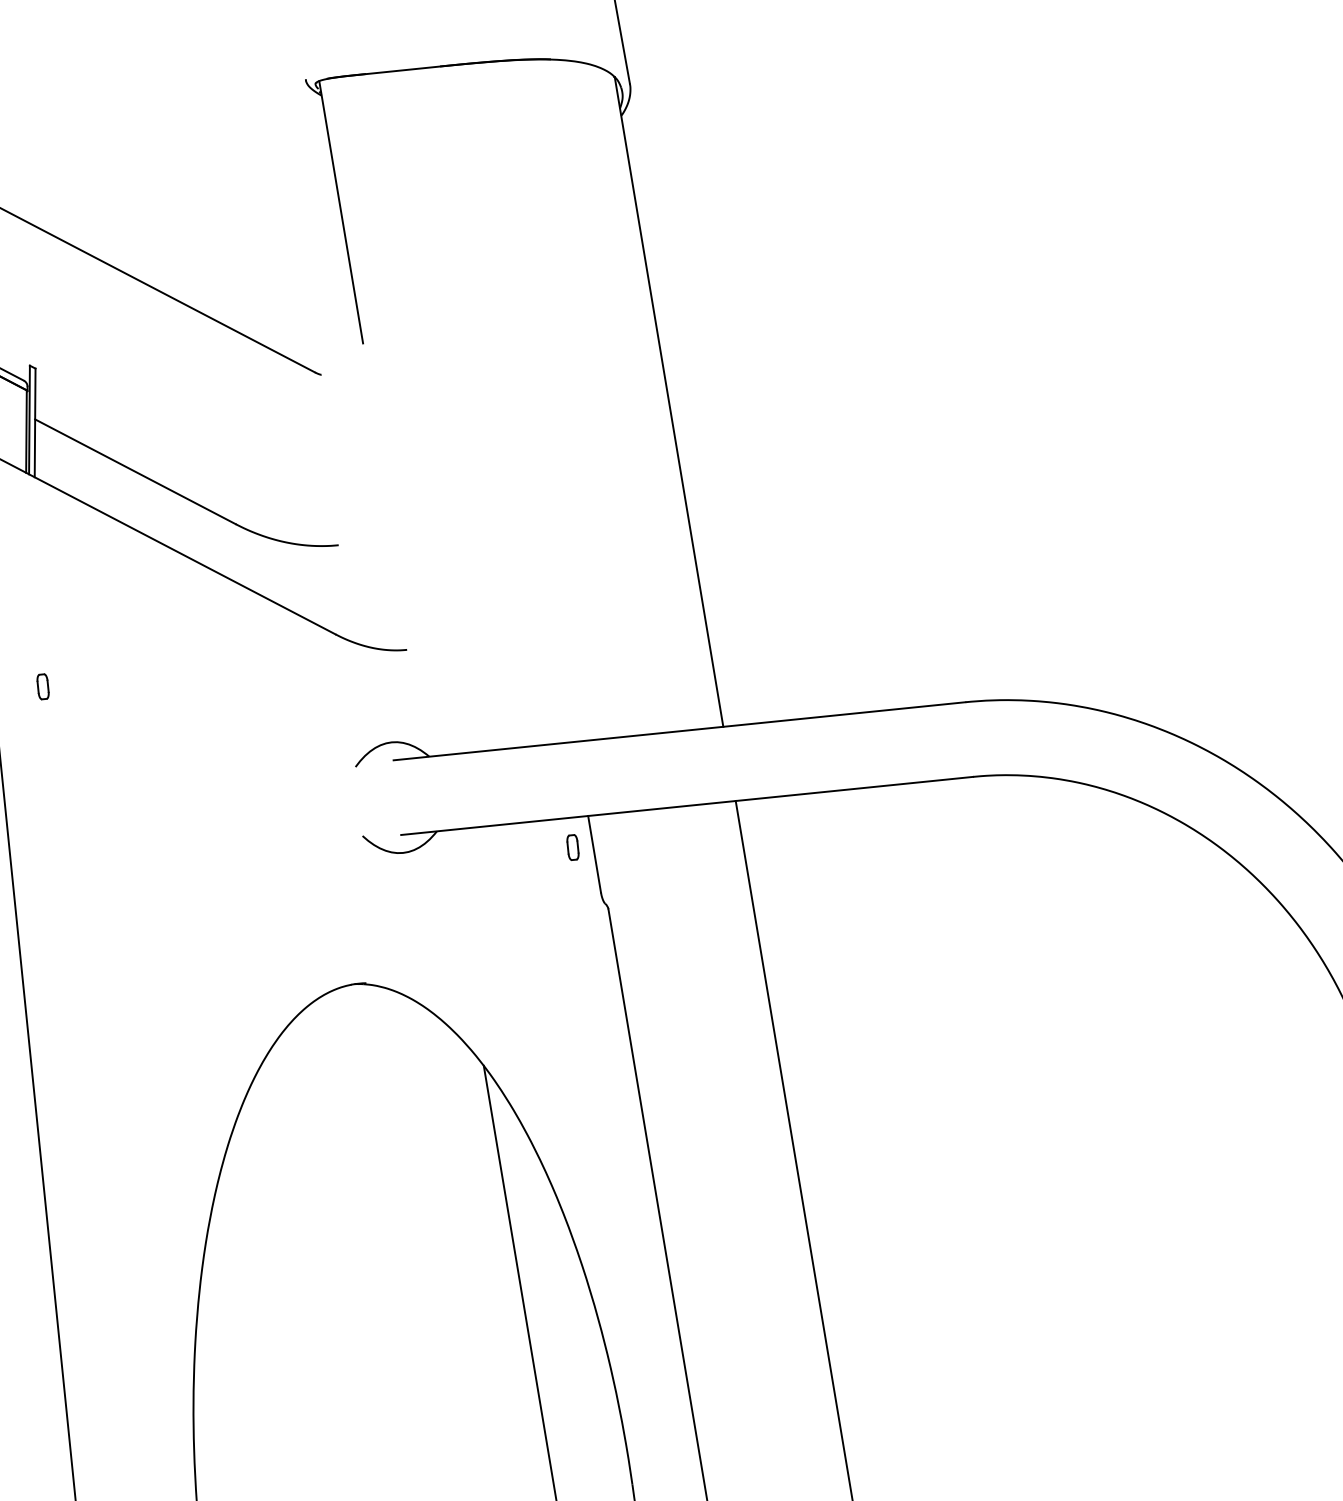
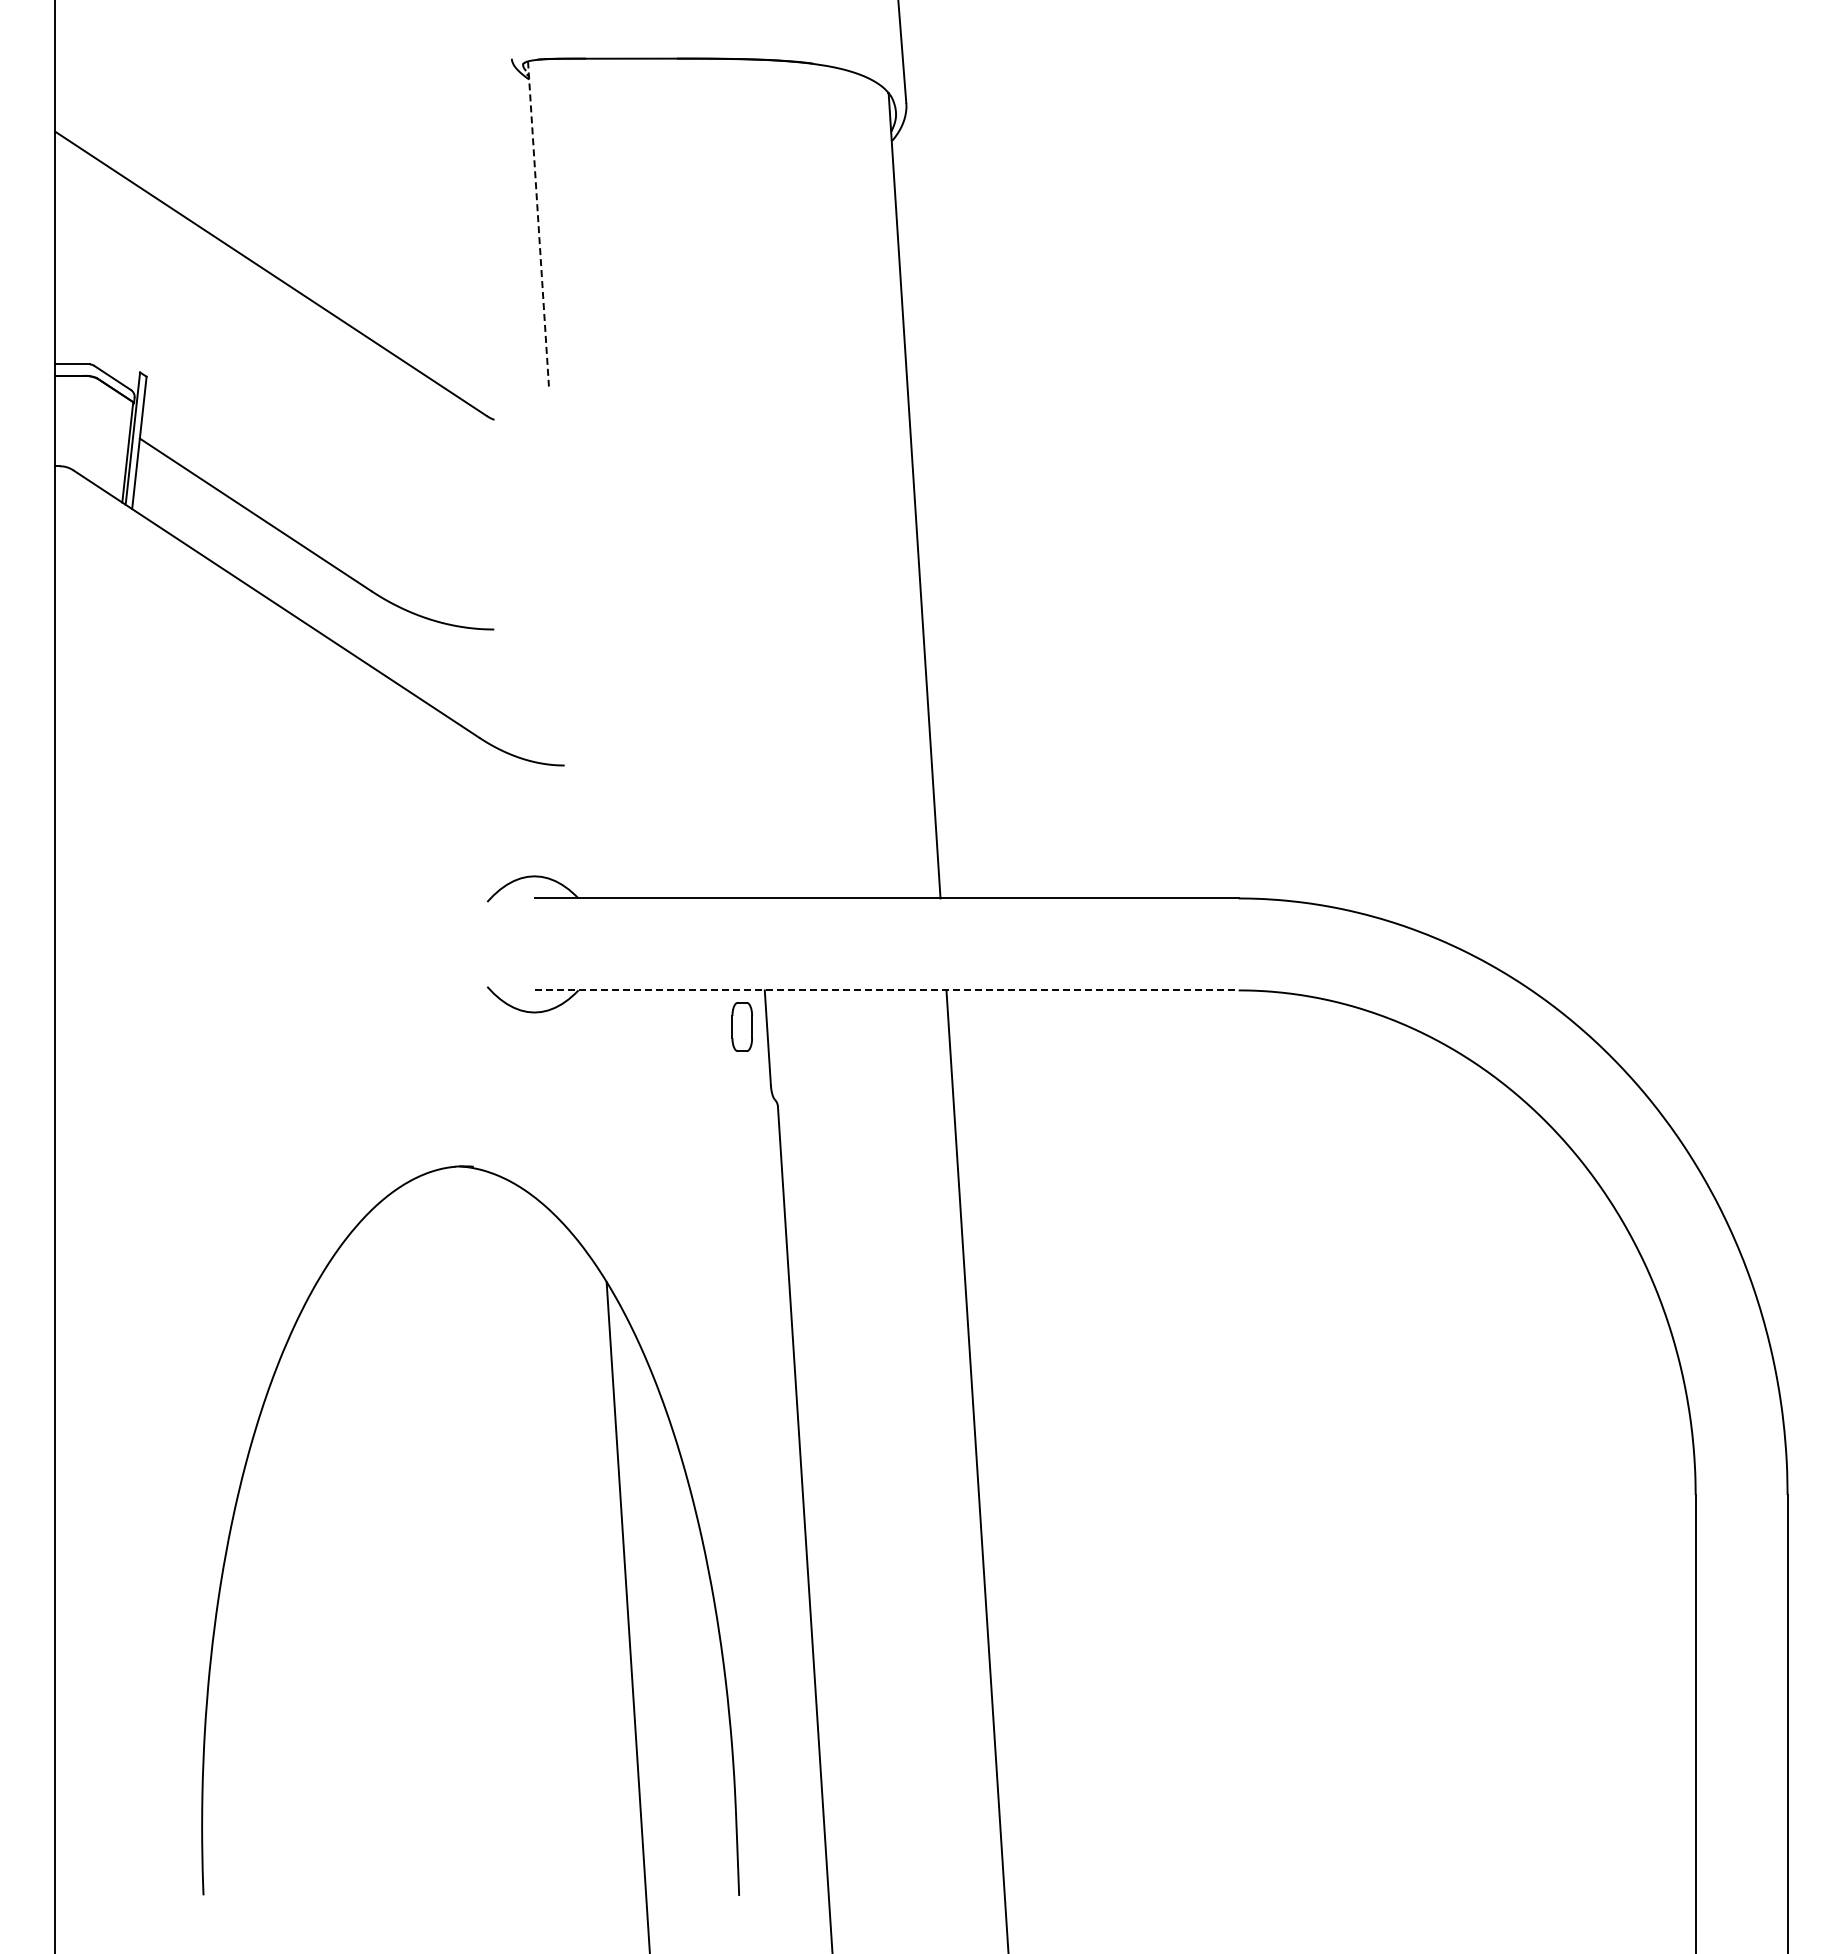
line: (341, 212) -> (538, 224), solid -> dashed
part: (43, 686) -> (116, 765), removed
line: (687, 805) -> (887, 990), solid -> dashed
part: (573, 847) -> (742, 1026), size x1.6

